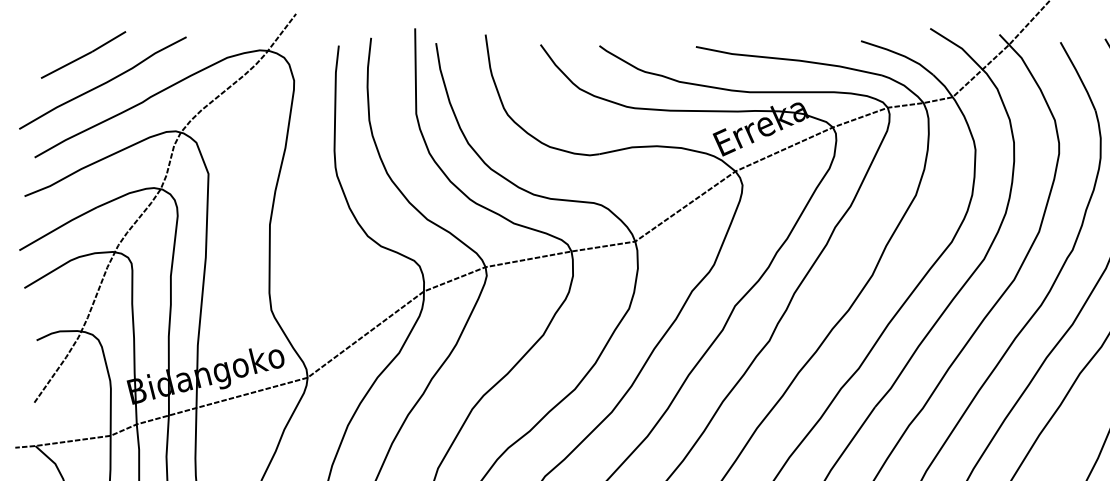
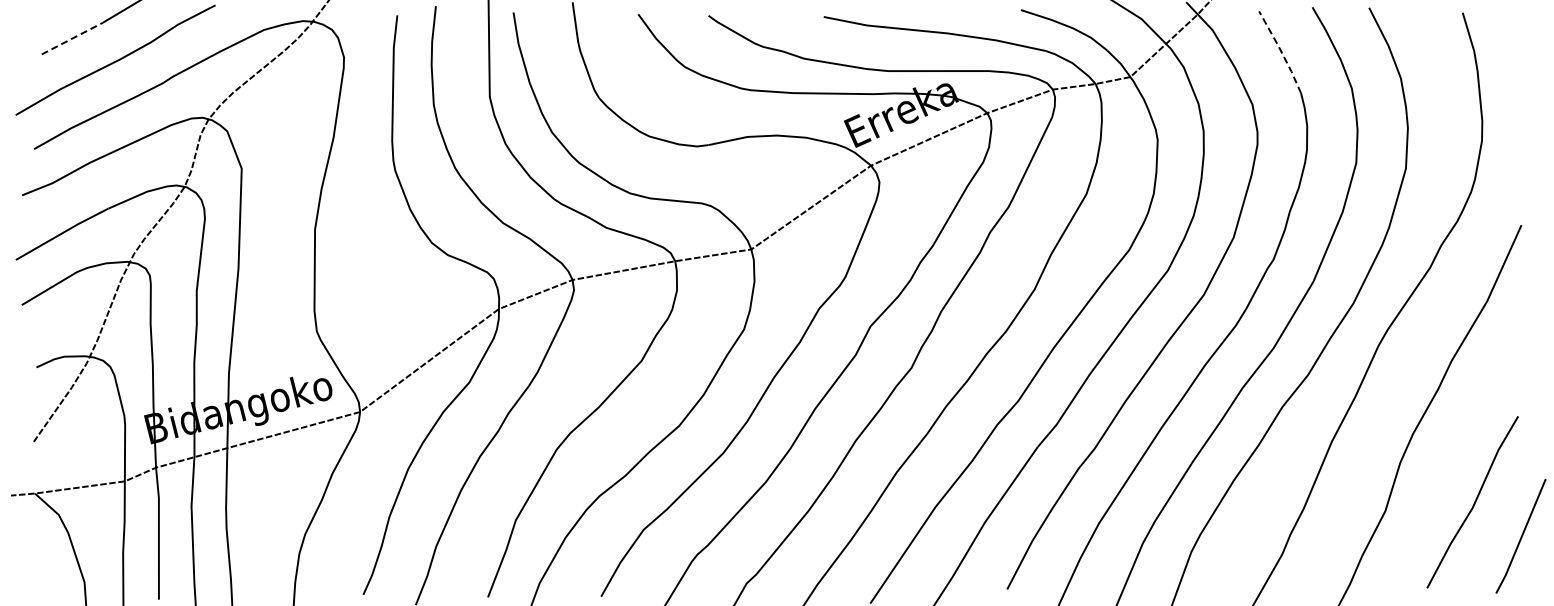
line: (66, 64) -> (72, 38), solid -> dashed
line: (1079, 75) -> (1281, 51), solid -> dashed

